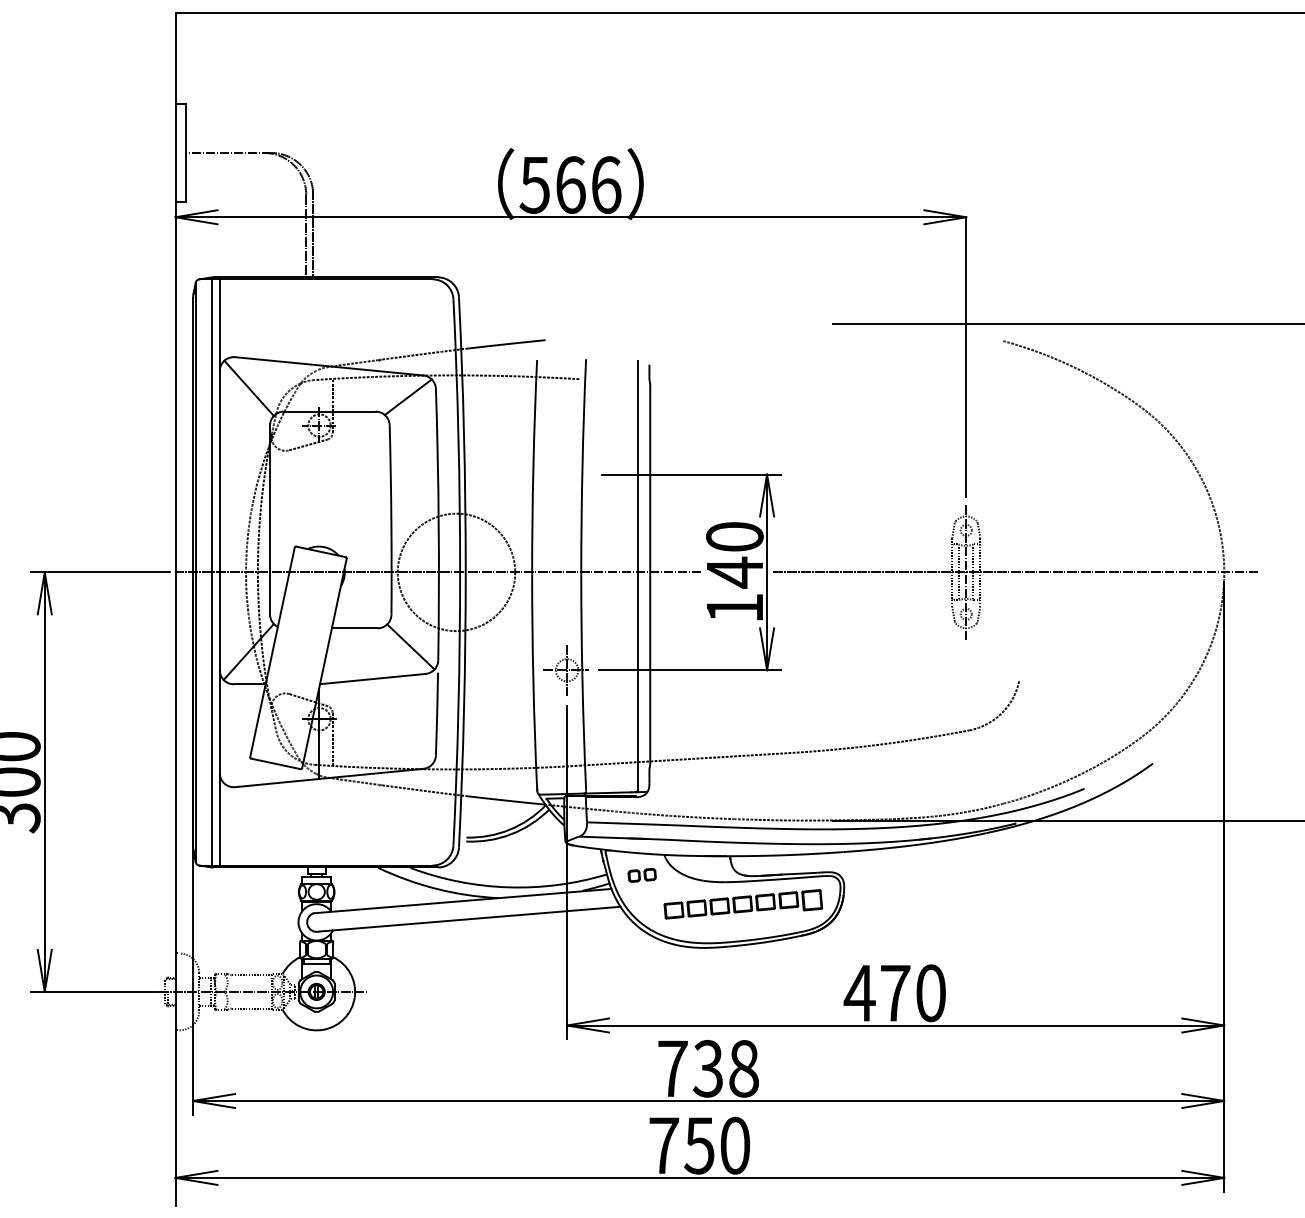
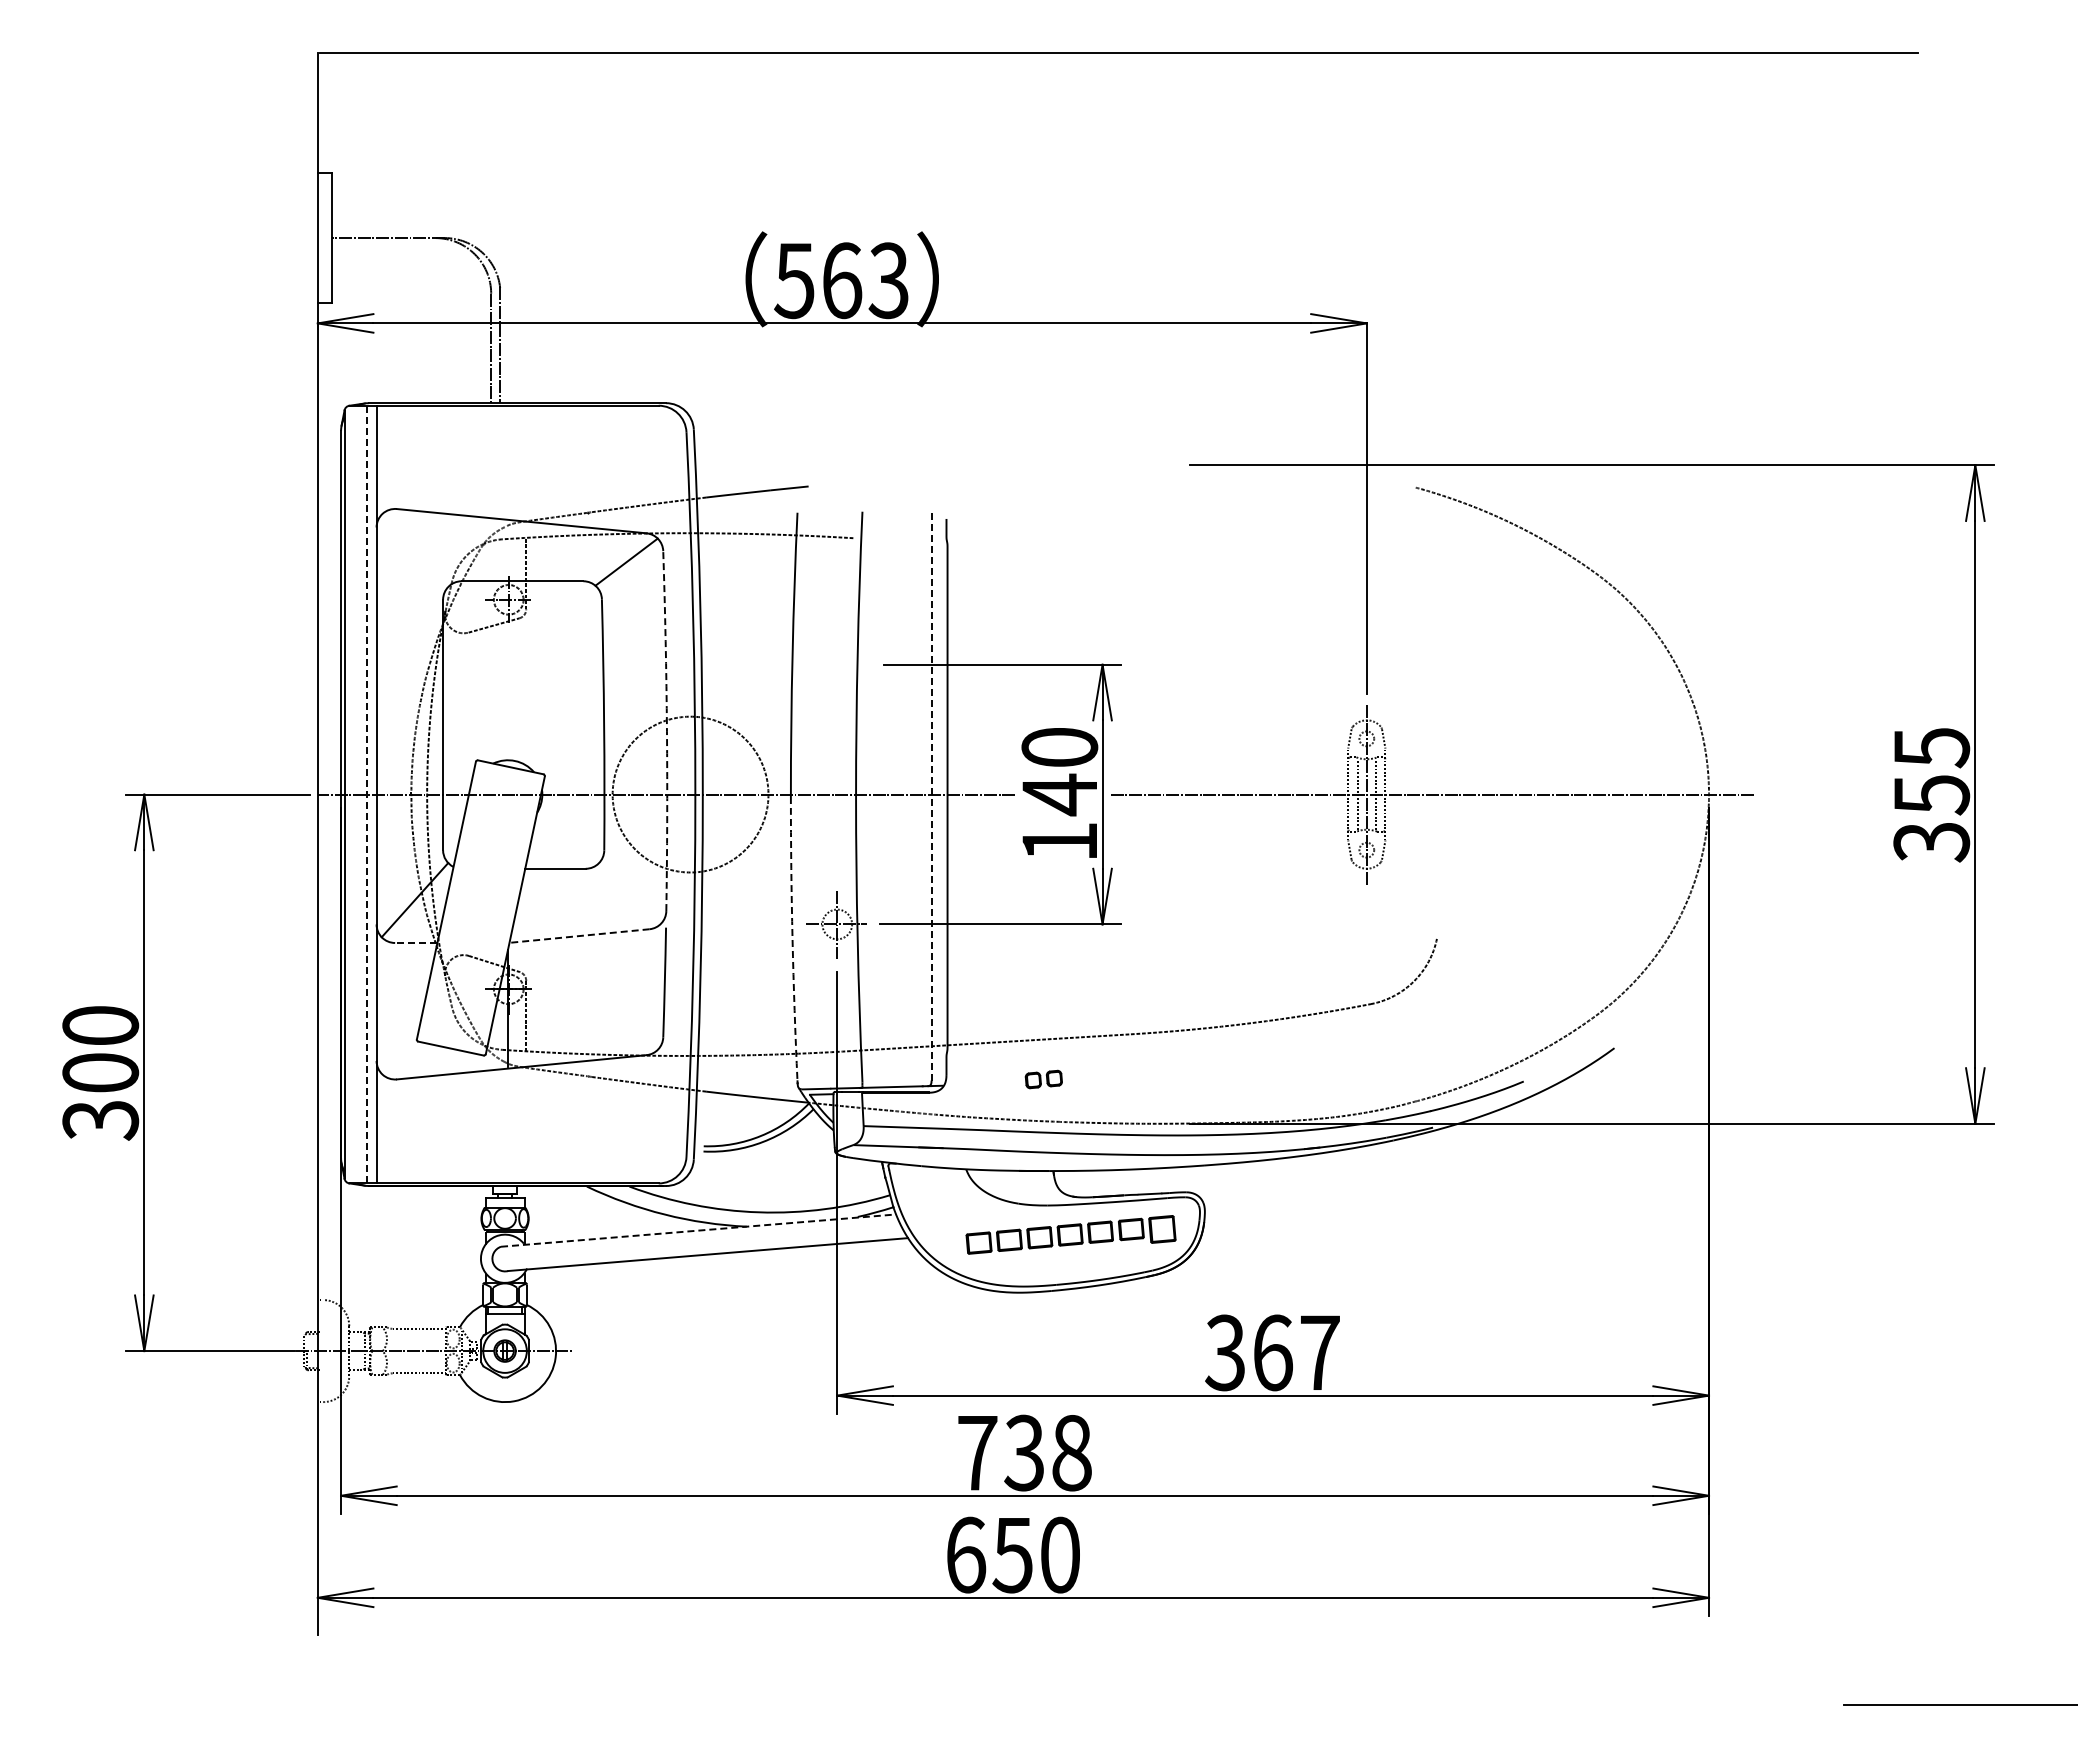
text: (605, 184) -> (888, 280), 566 -> 563
line: (249, 388) -> (415, 550), removed
arc: (438, 524) -> (666, 731), solid -> dashed
line: (212, 572) -> (366, 794), solid -> dashed
line: (638, 574) -> (931, 797), solid -> dashed
line: (410, 646) -> (629, 893), removed
line: (372, 679) -> (579, 936), solid -> dashed
arc: (533, 681) -> (792, 939), solid -> dashed
line: (249, 683) -> (415, 942), solid -> dashed
part: (641, 875) -> (1043, 1079), moved
line: (463, 901) -> (699, 1230), solid -> dashed
text: (894, 992) -> (1271, 1352), 470 -> 367
text: (664, 1145) -> (966, 1554), 750 -> 650

